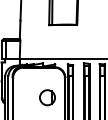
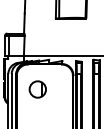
part: (47, 97) -> (37, 89), moved

